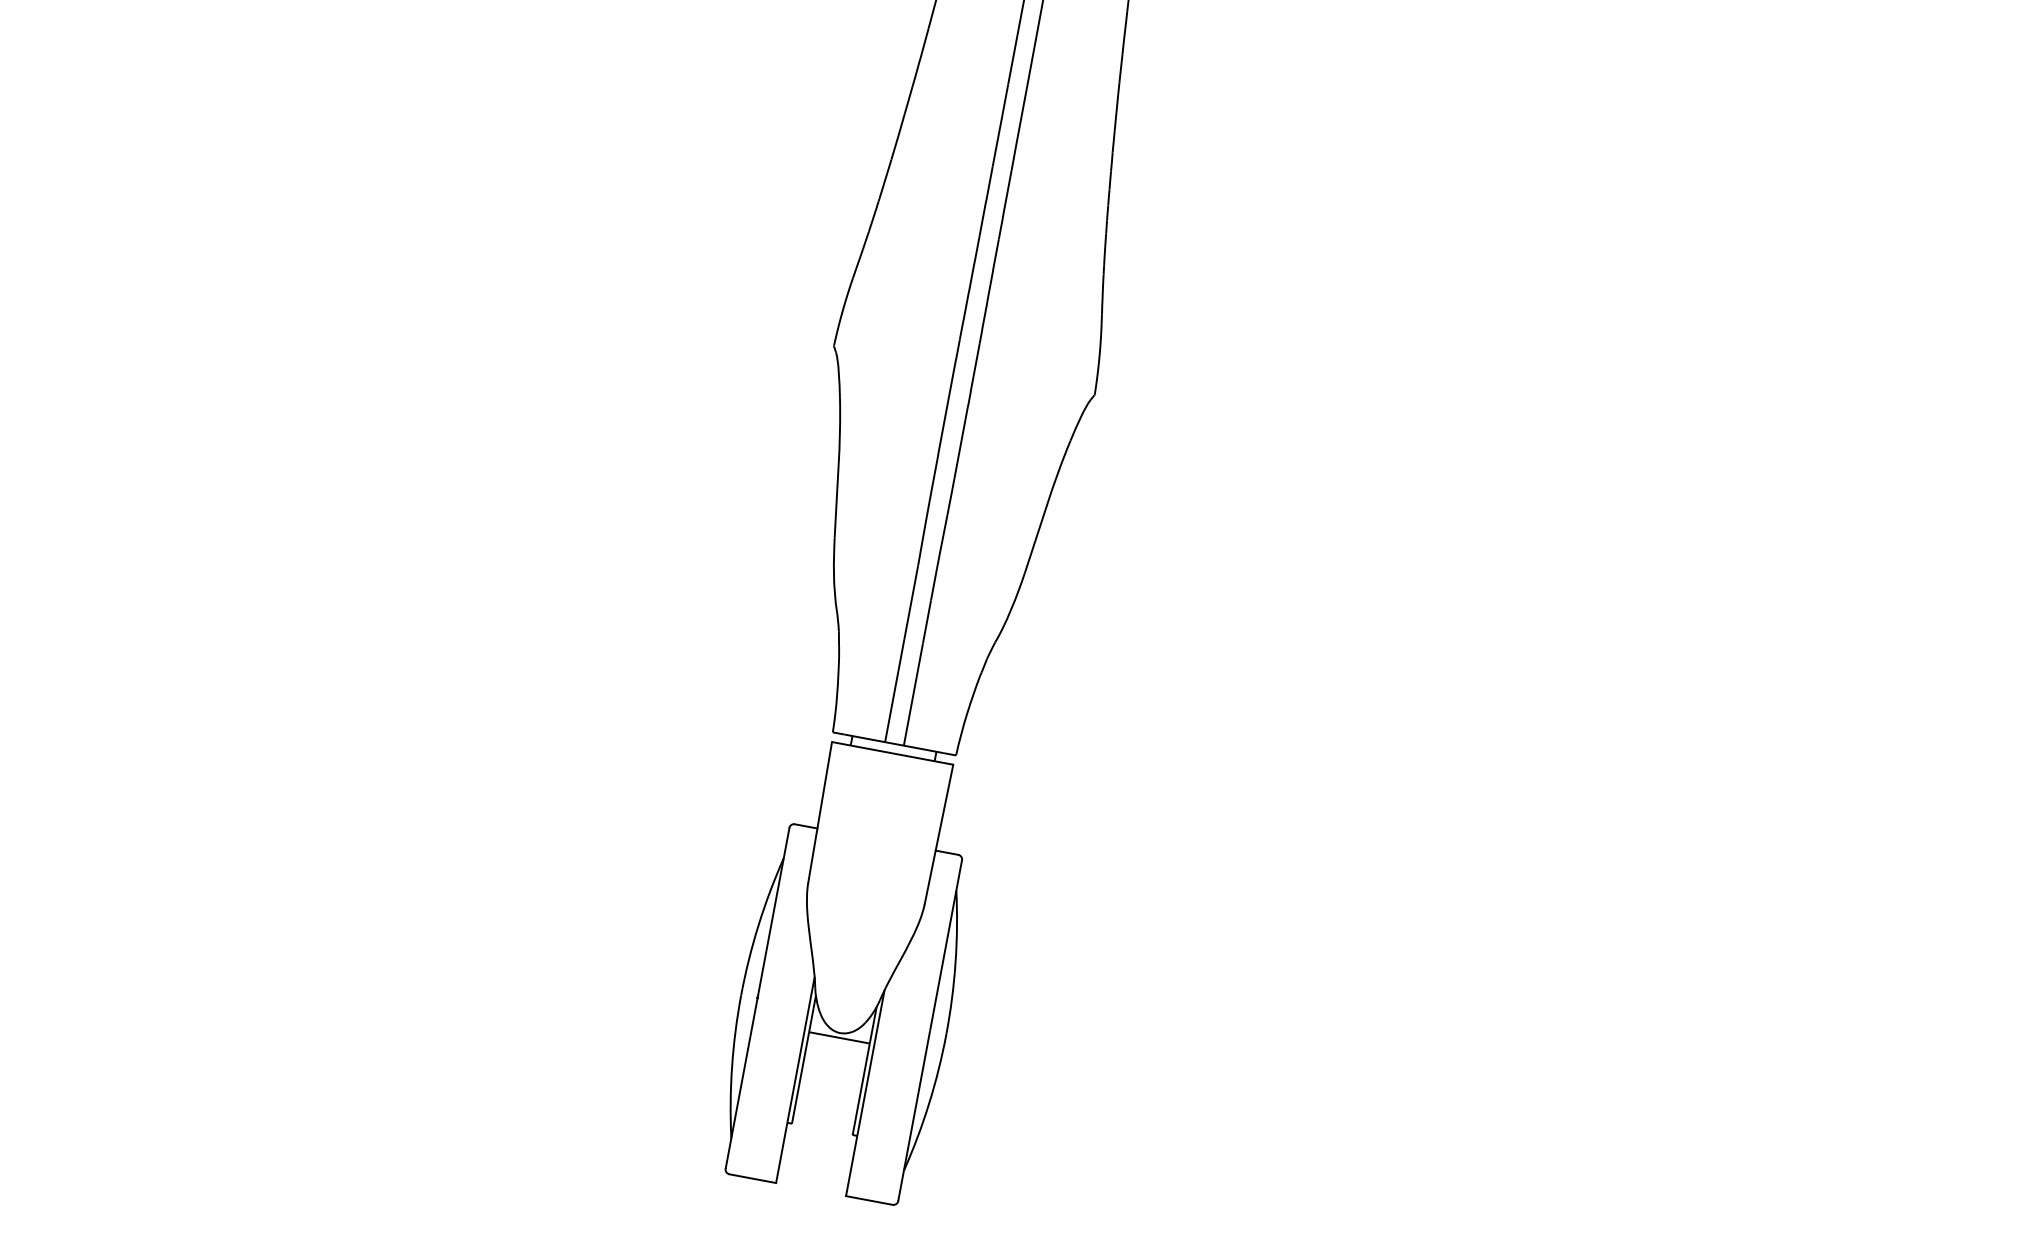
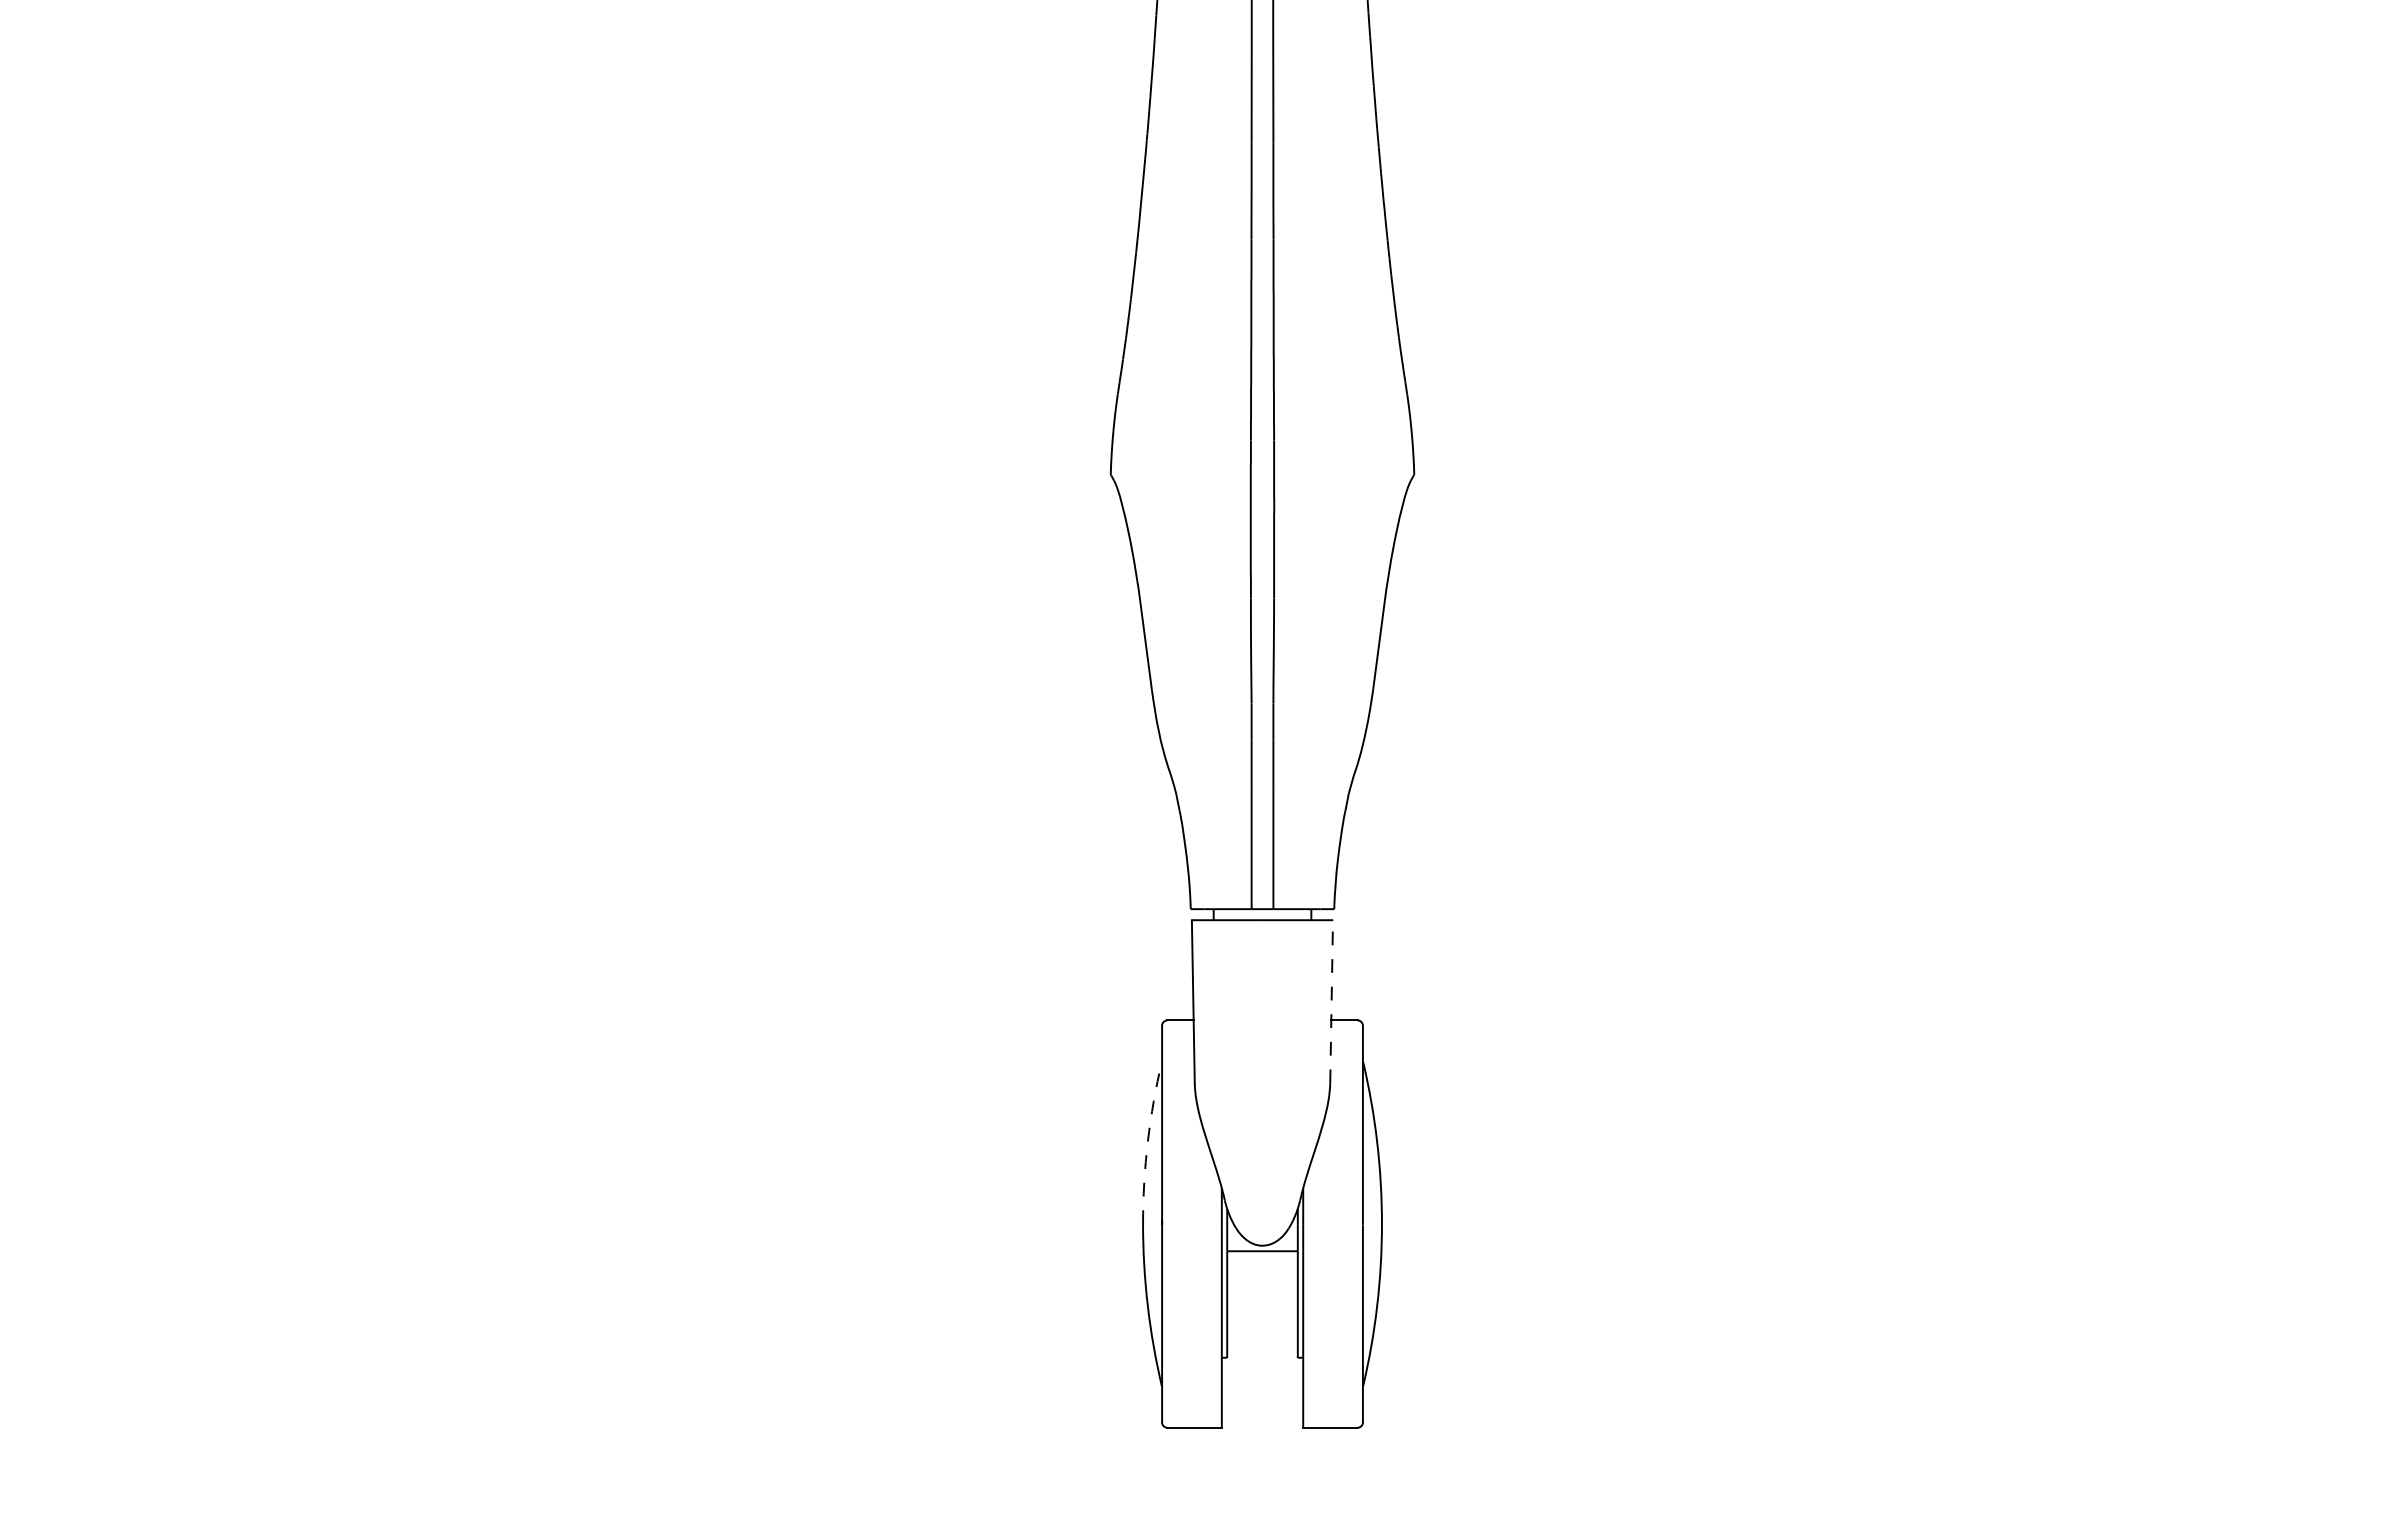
line: (938, 834) -> (1331, 1001), solid -> dashed
arc: (758, 925) -> (1147, 1142), solid -> dashed

